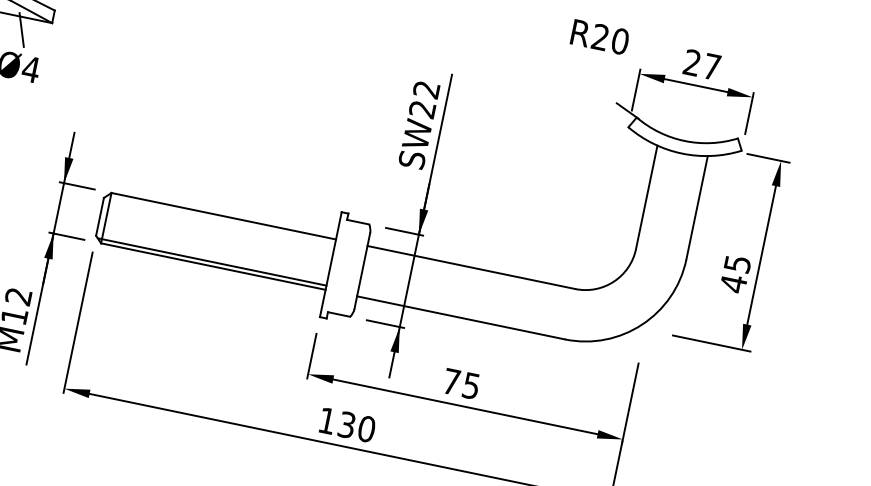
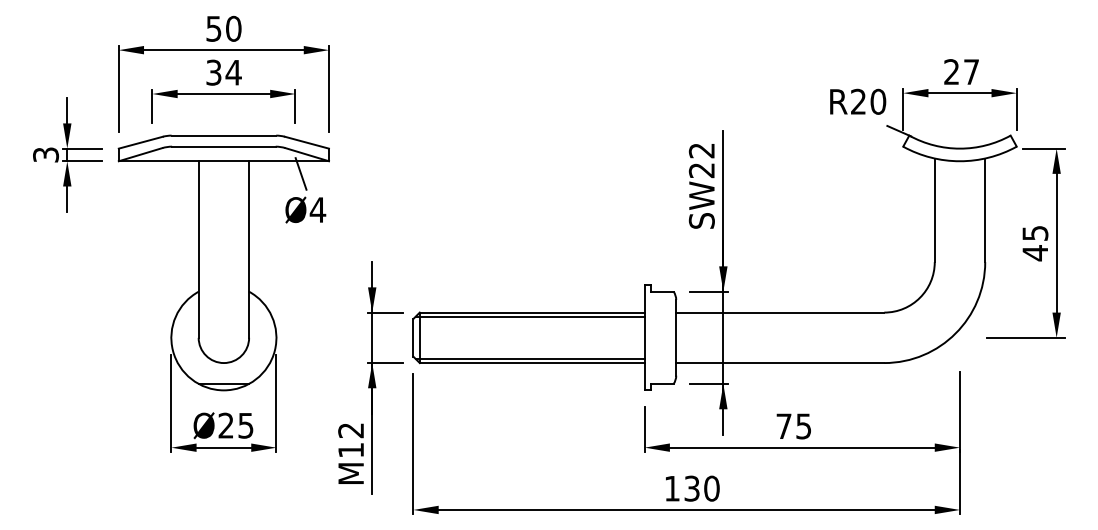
text: (600, 37) -> (858, 101), moved
line: (220, 219) -> (529, 316), added
text: (735, 274) -> (1035, 243), moved

